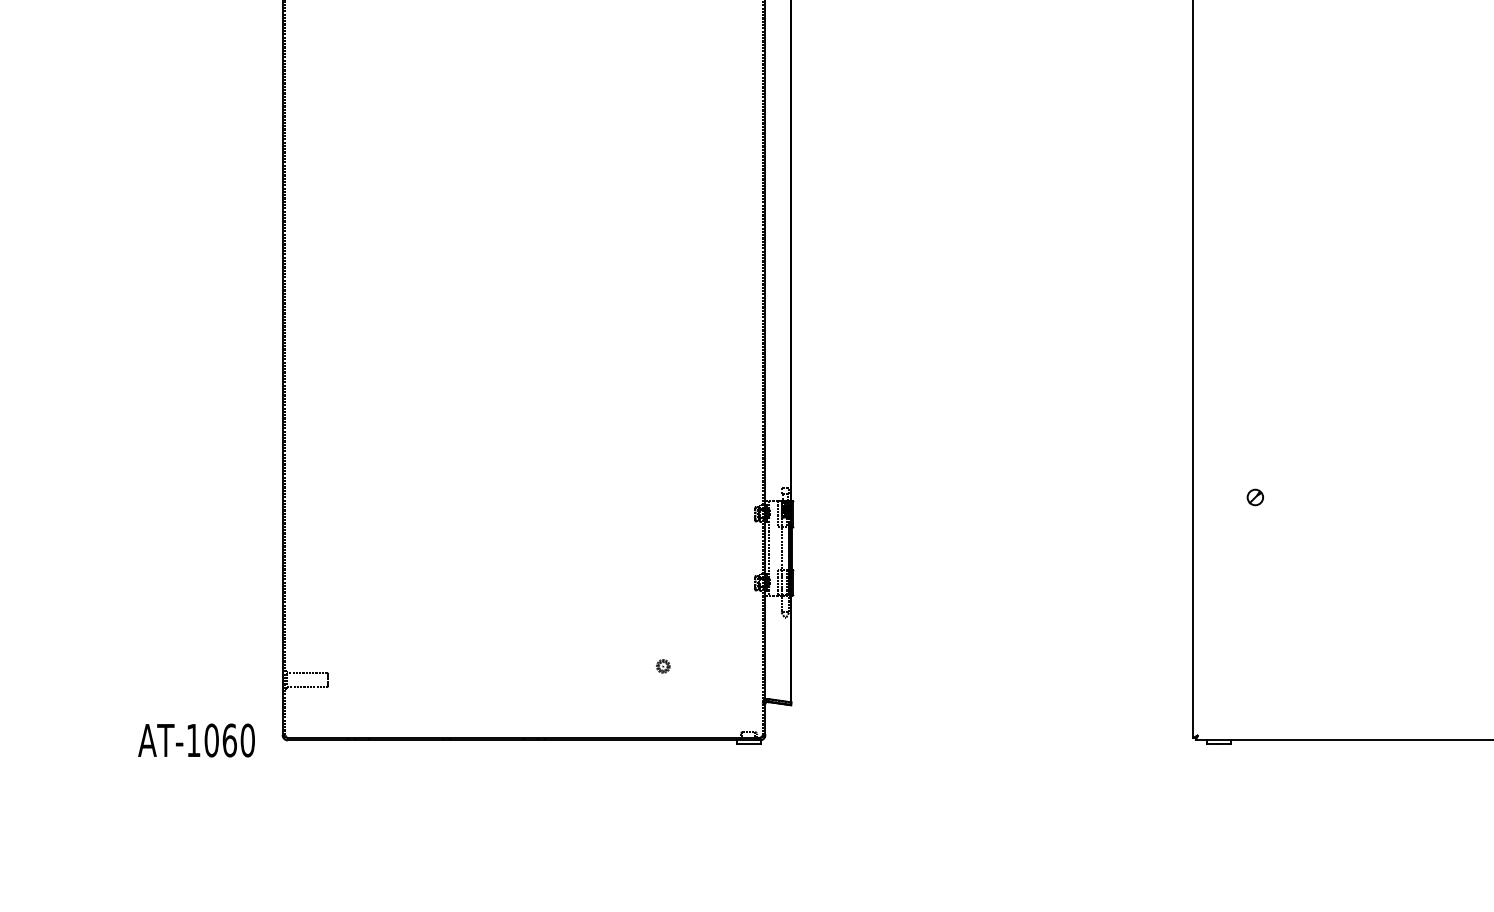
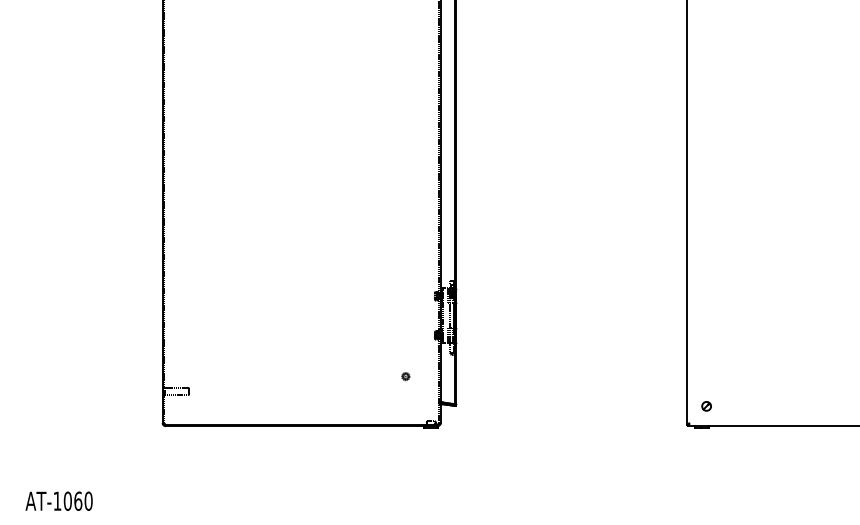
part: (1255, 497) -> (706, 406), moved
part: (662, 666) -> (405, 376), moved
text: (195, 739) -> (58, 500), moved

